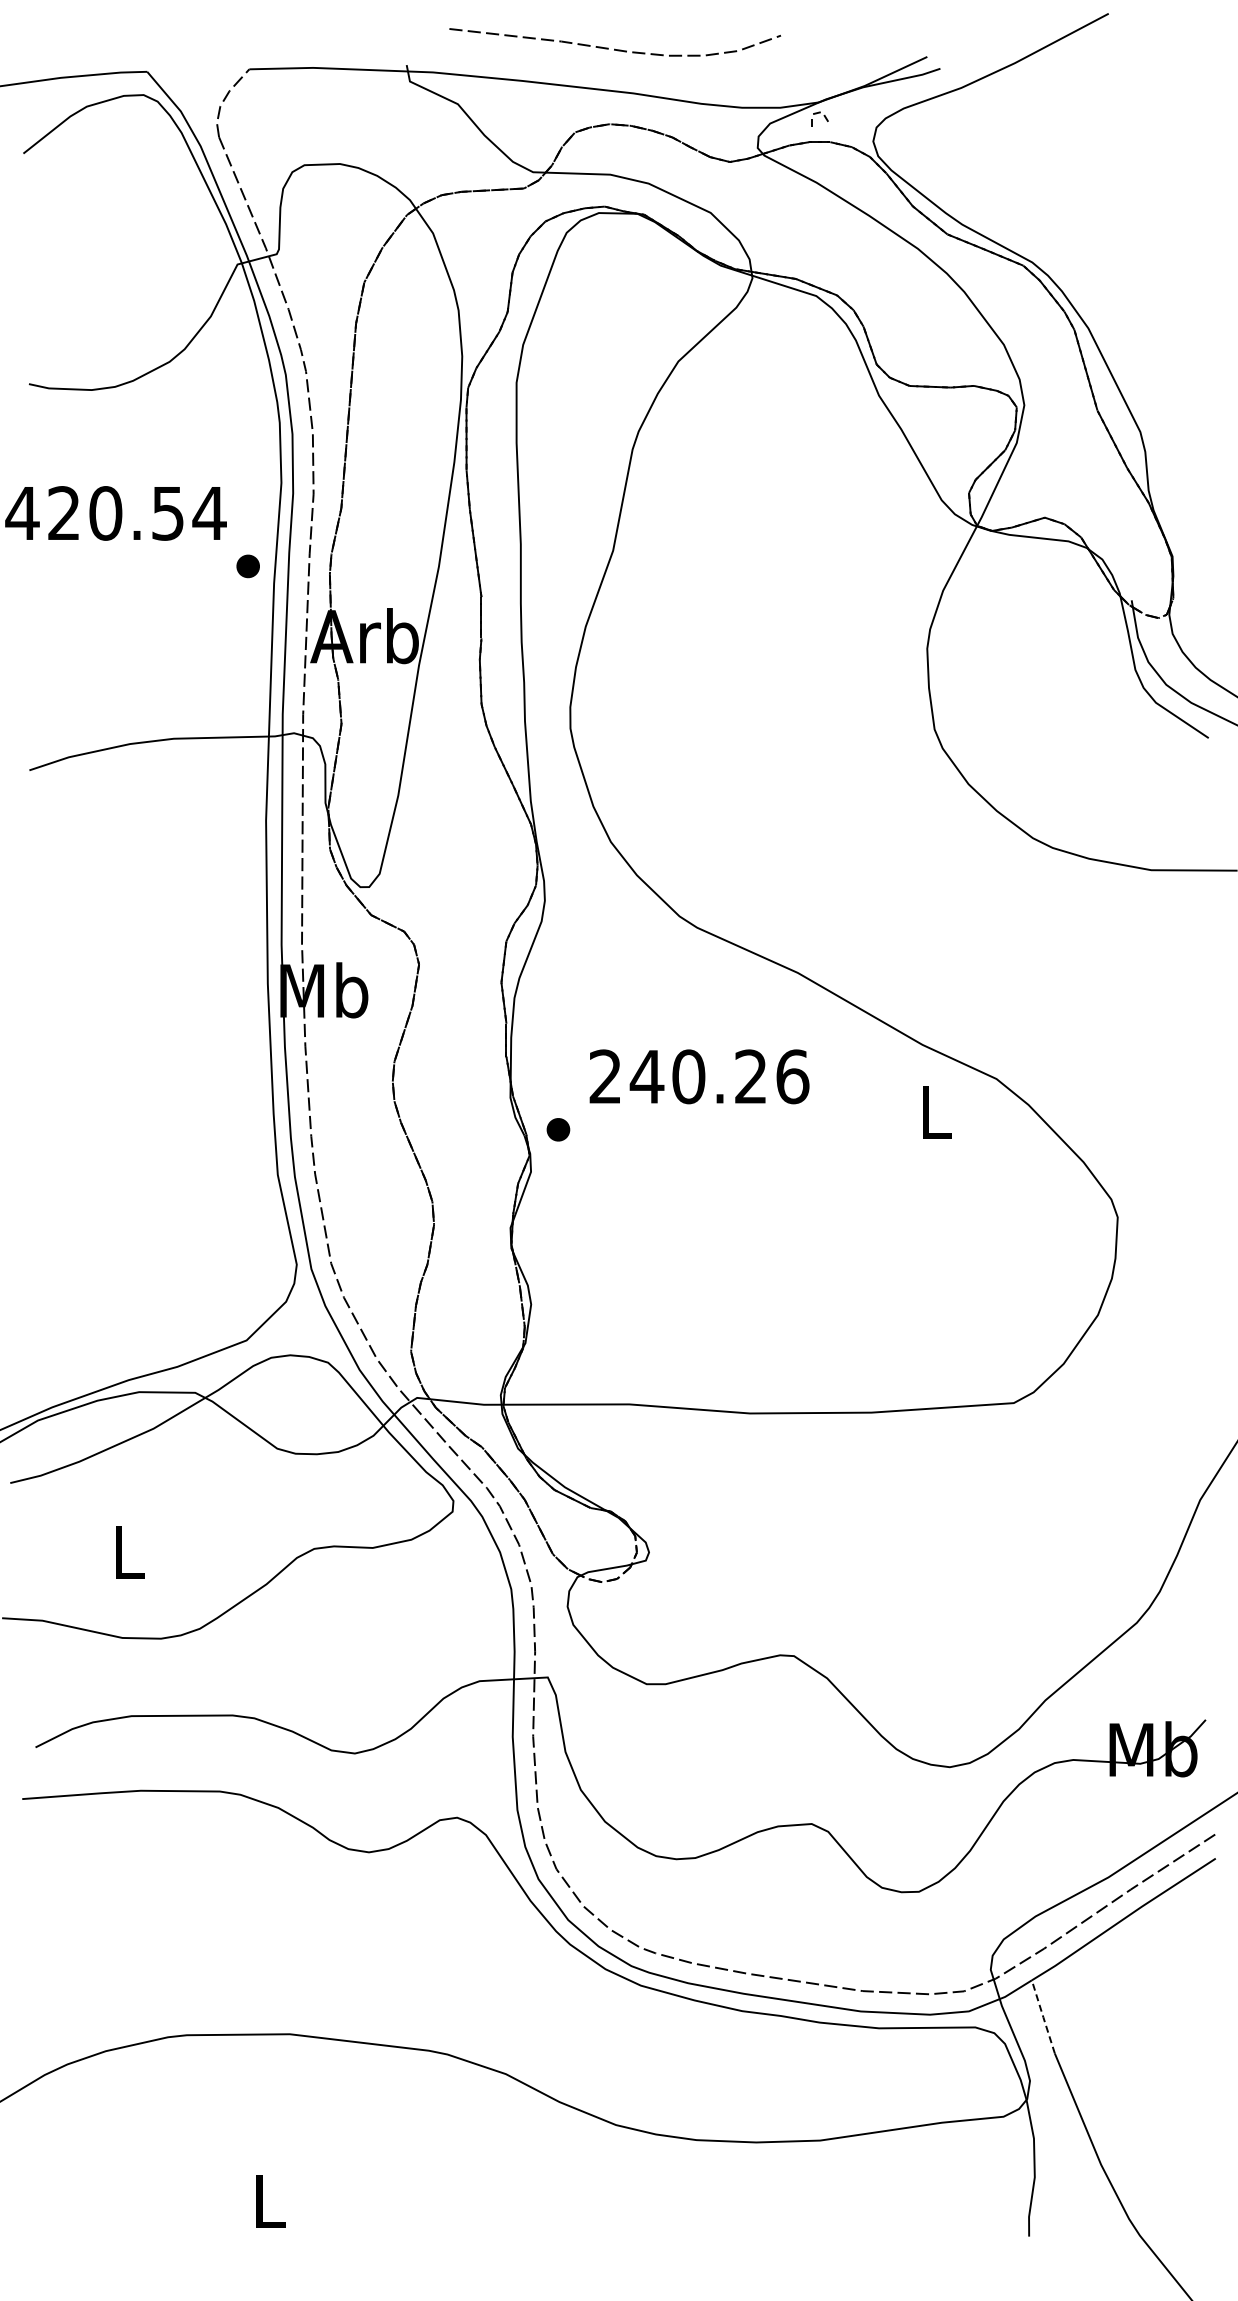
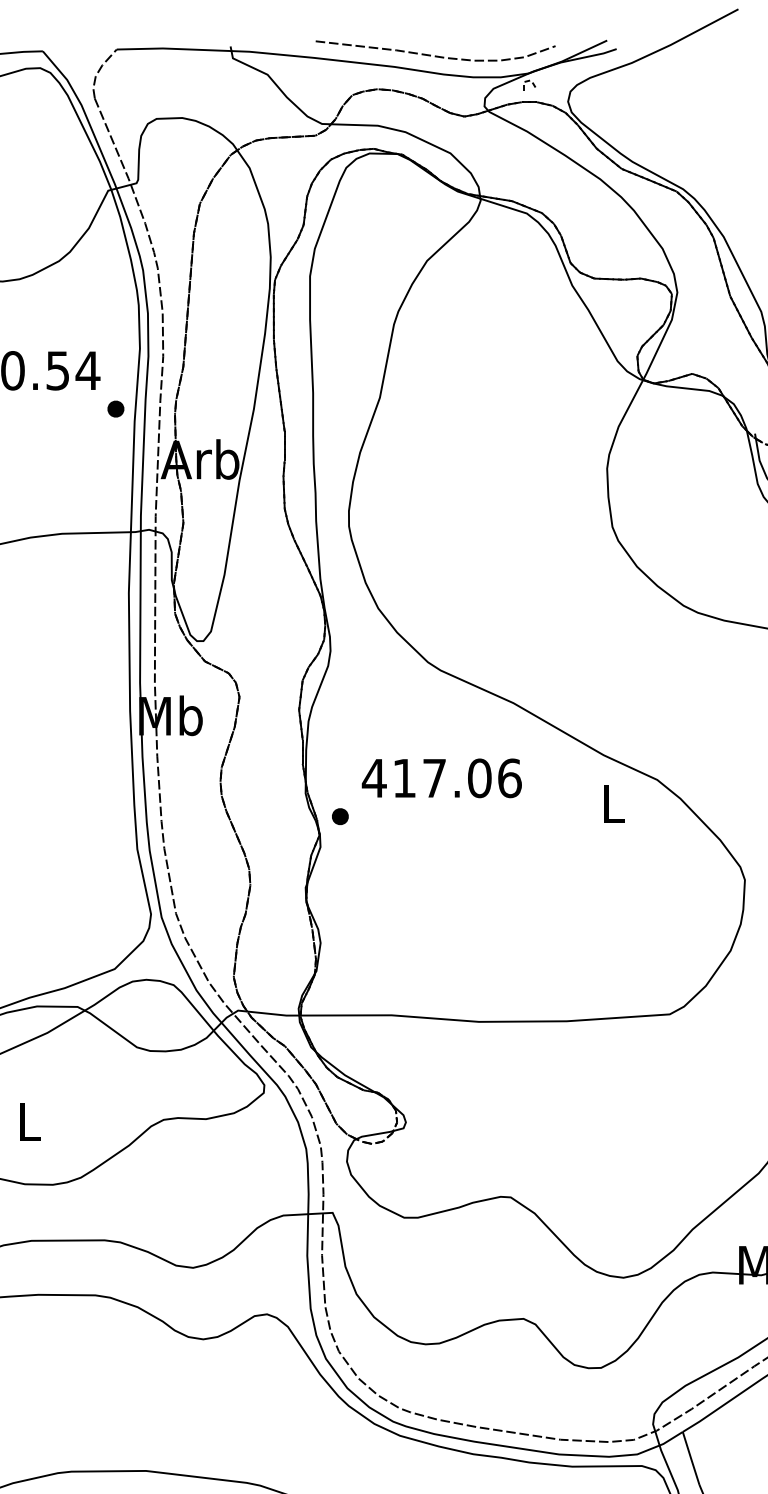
curve: (614, 48) -> (435, 55), moved
text: (677, 1076) -> (426, 778), 240.26 -> 417.06
line: (1043, 2017) -> (691, 1458), dashed -> solid

